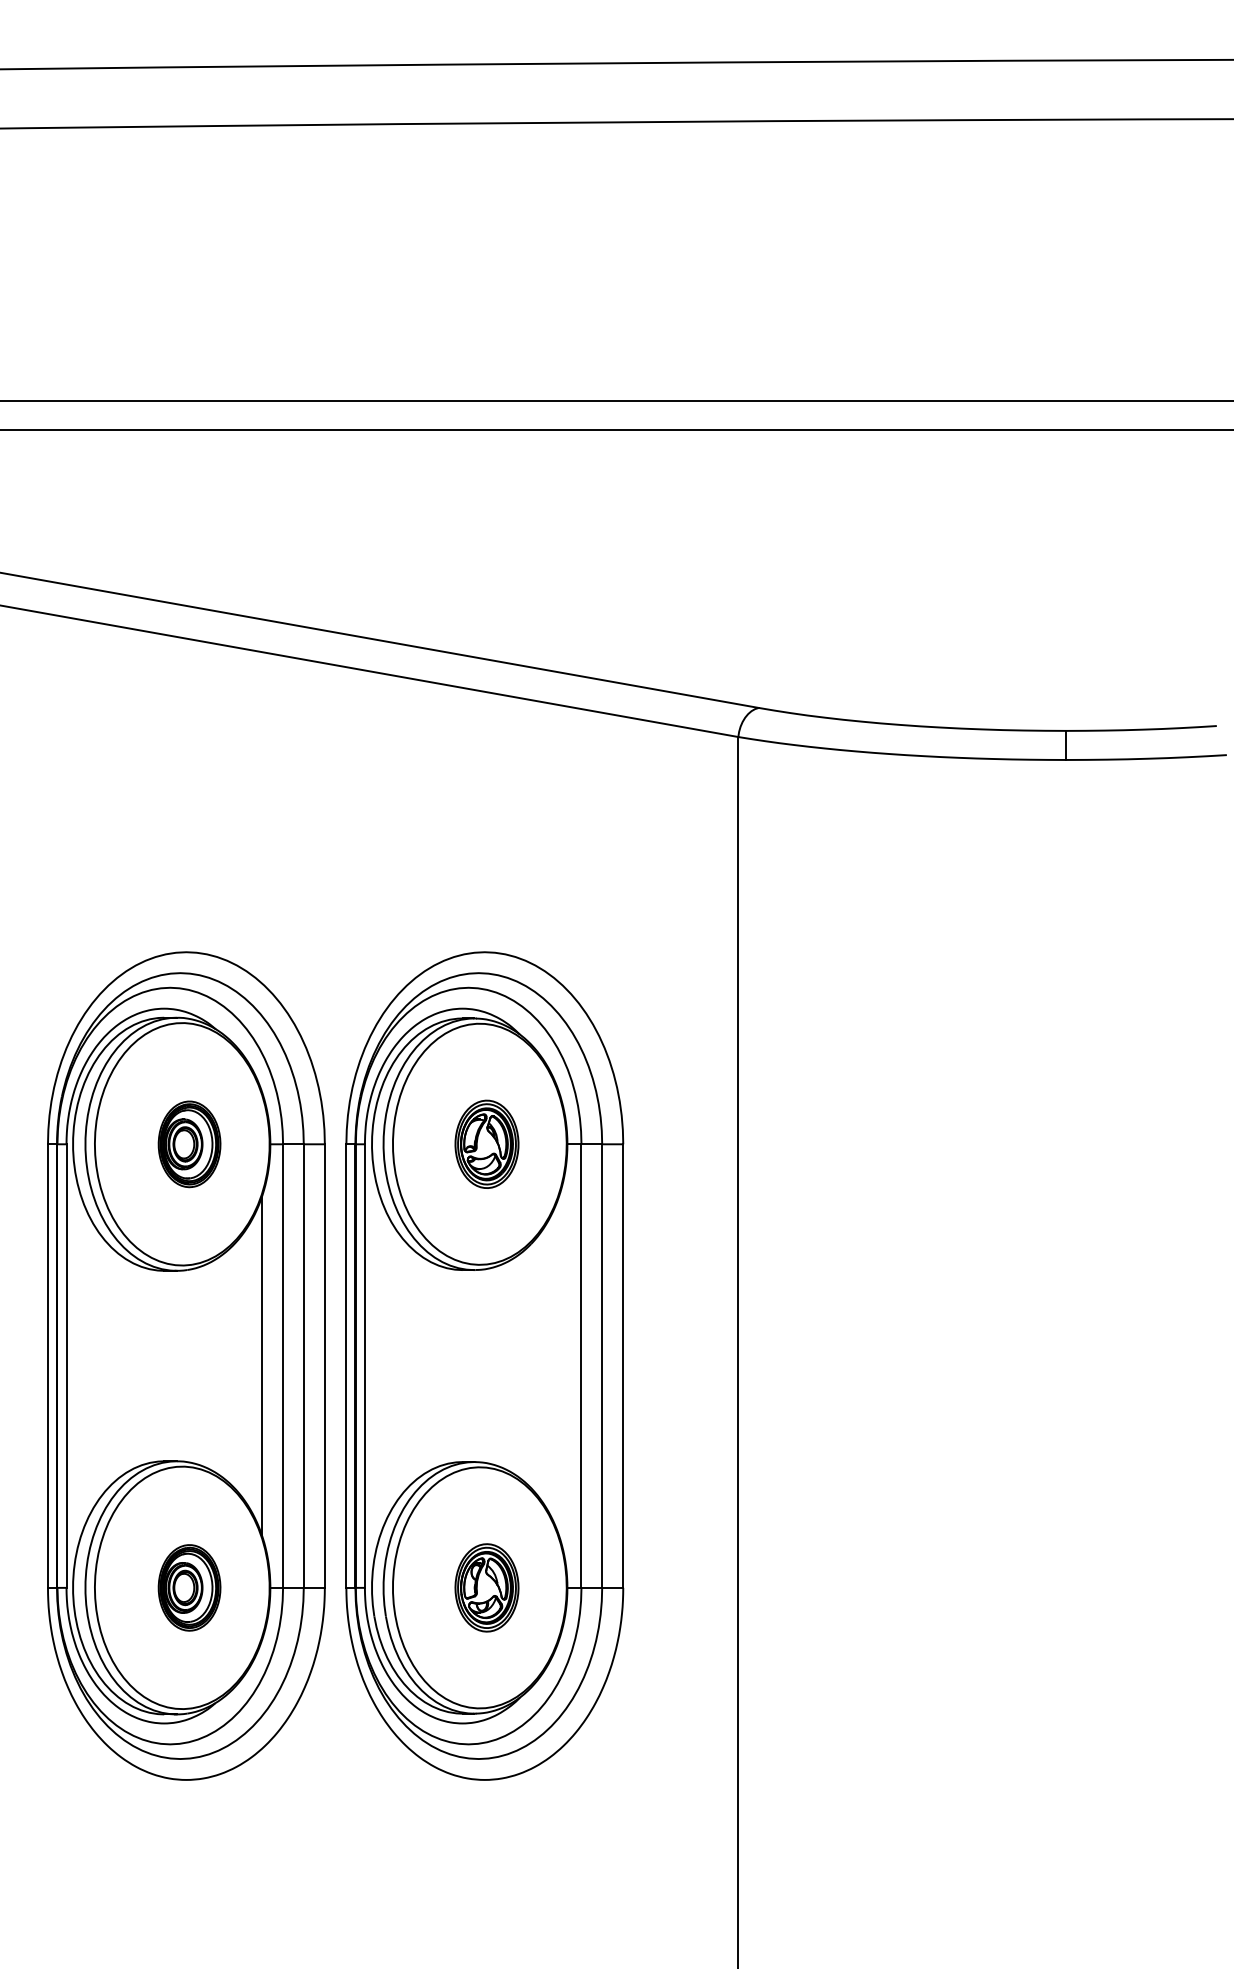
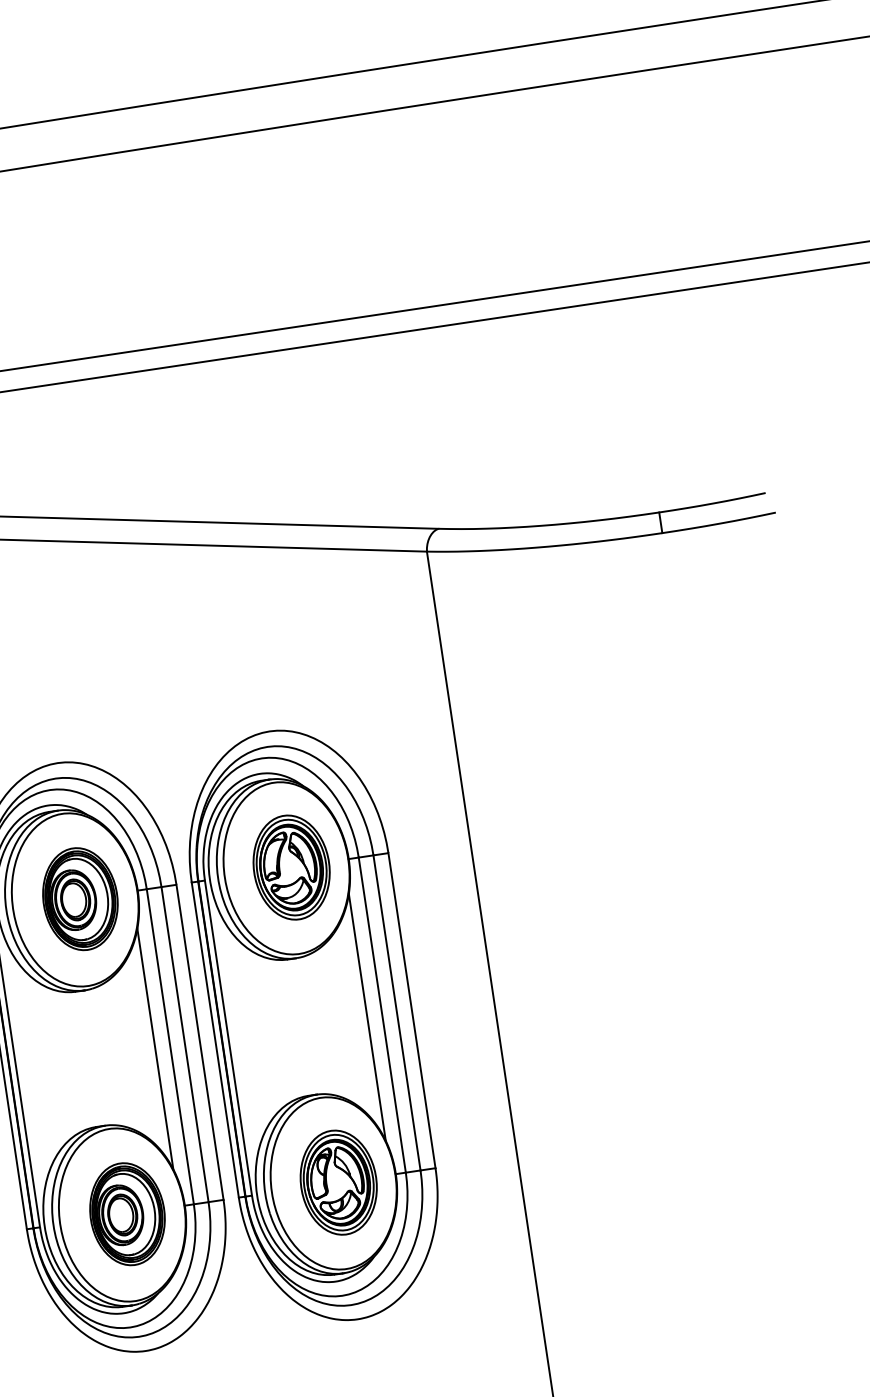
part: (189, 1144) -> (80, 899), size x1.67
part: (486, 1144) -> (291, 867), size x1.67
line: (560, 1365) -> (367, 1016), added
part: (189, 1587) -> (127, 1214), size x1.67
part: (486, 1587) -> (338, 1182), size x1.67

